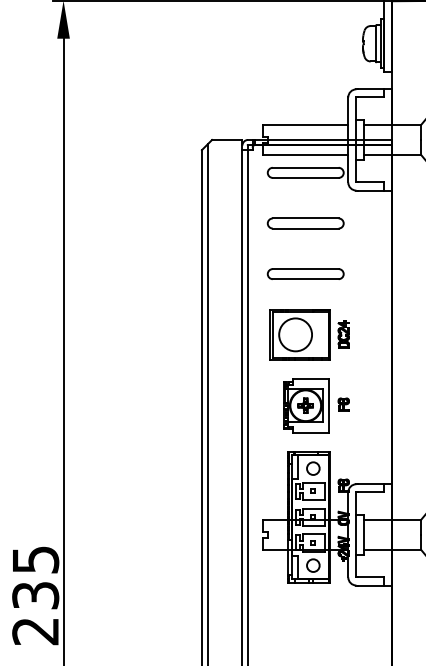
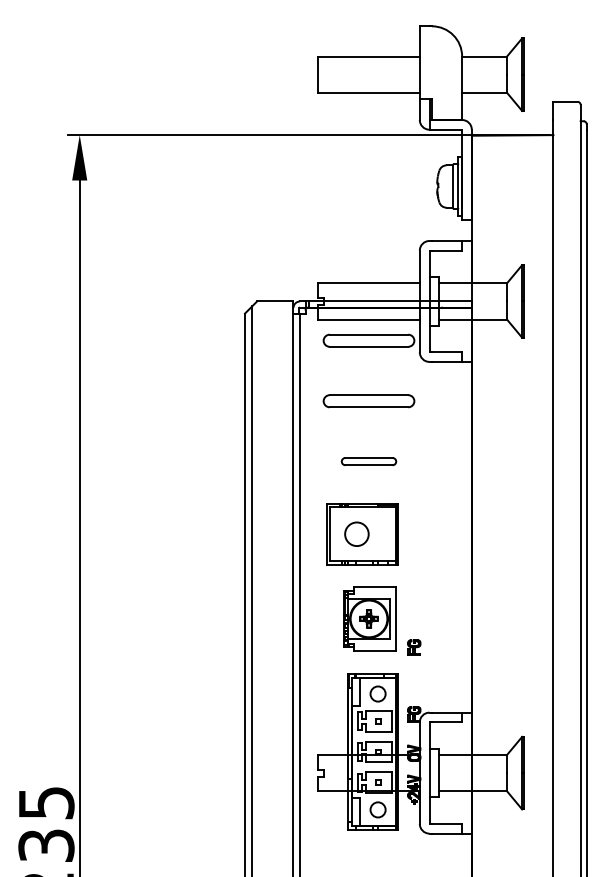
part: (305, 273) -> (368, 461), size x0.6
circle: (295, 334) -> (356, 533), size x0.6
part: (343, 334) -> (414, 533), removed
part: (343, 404) -> (414, 647), moved

